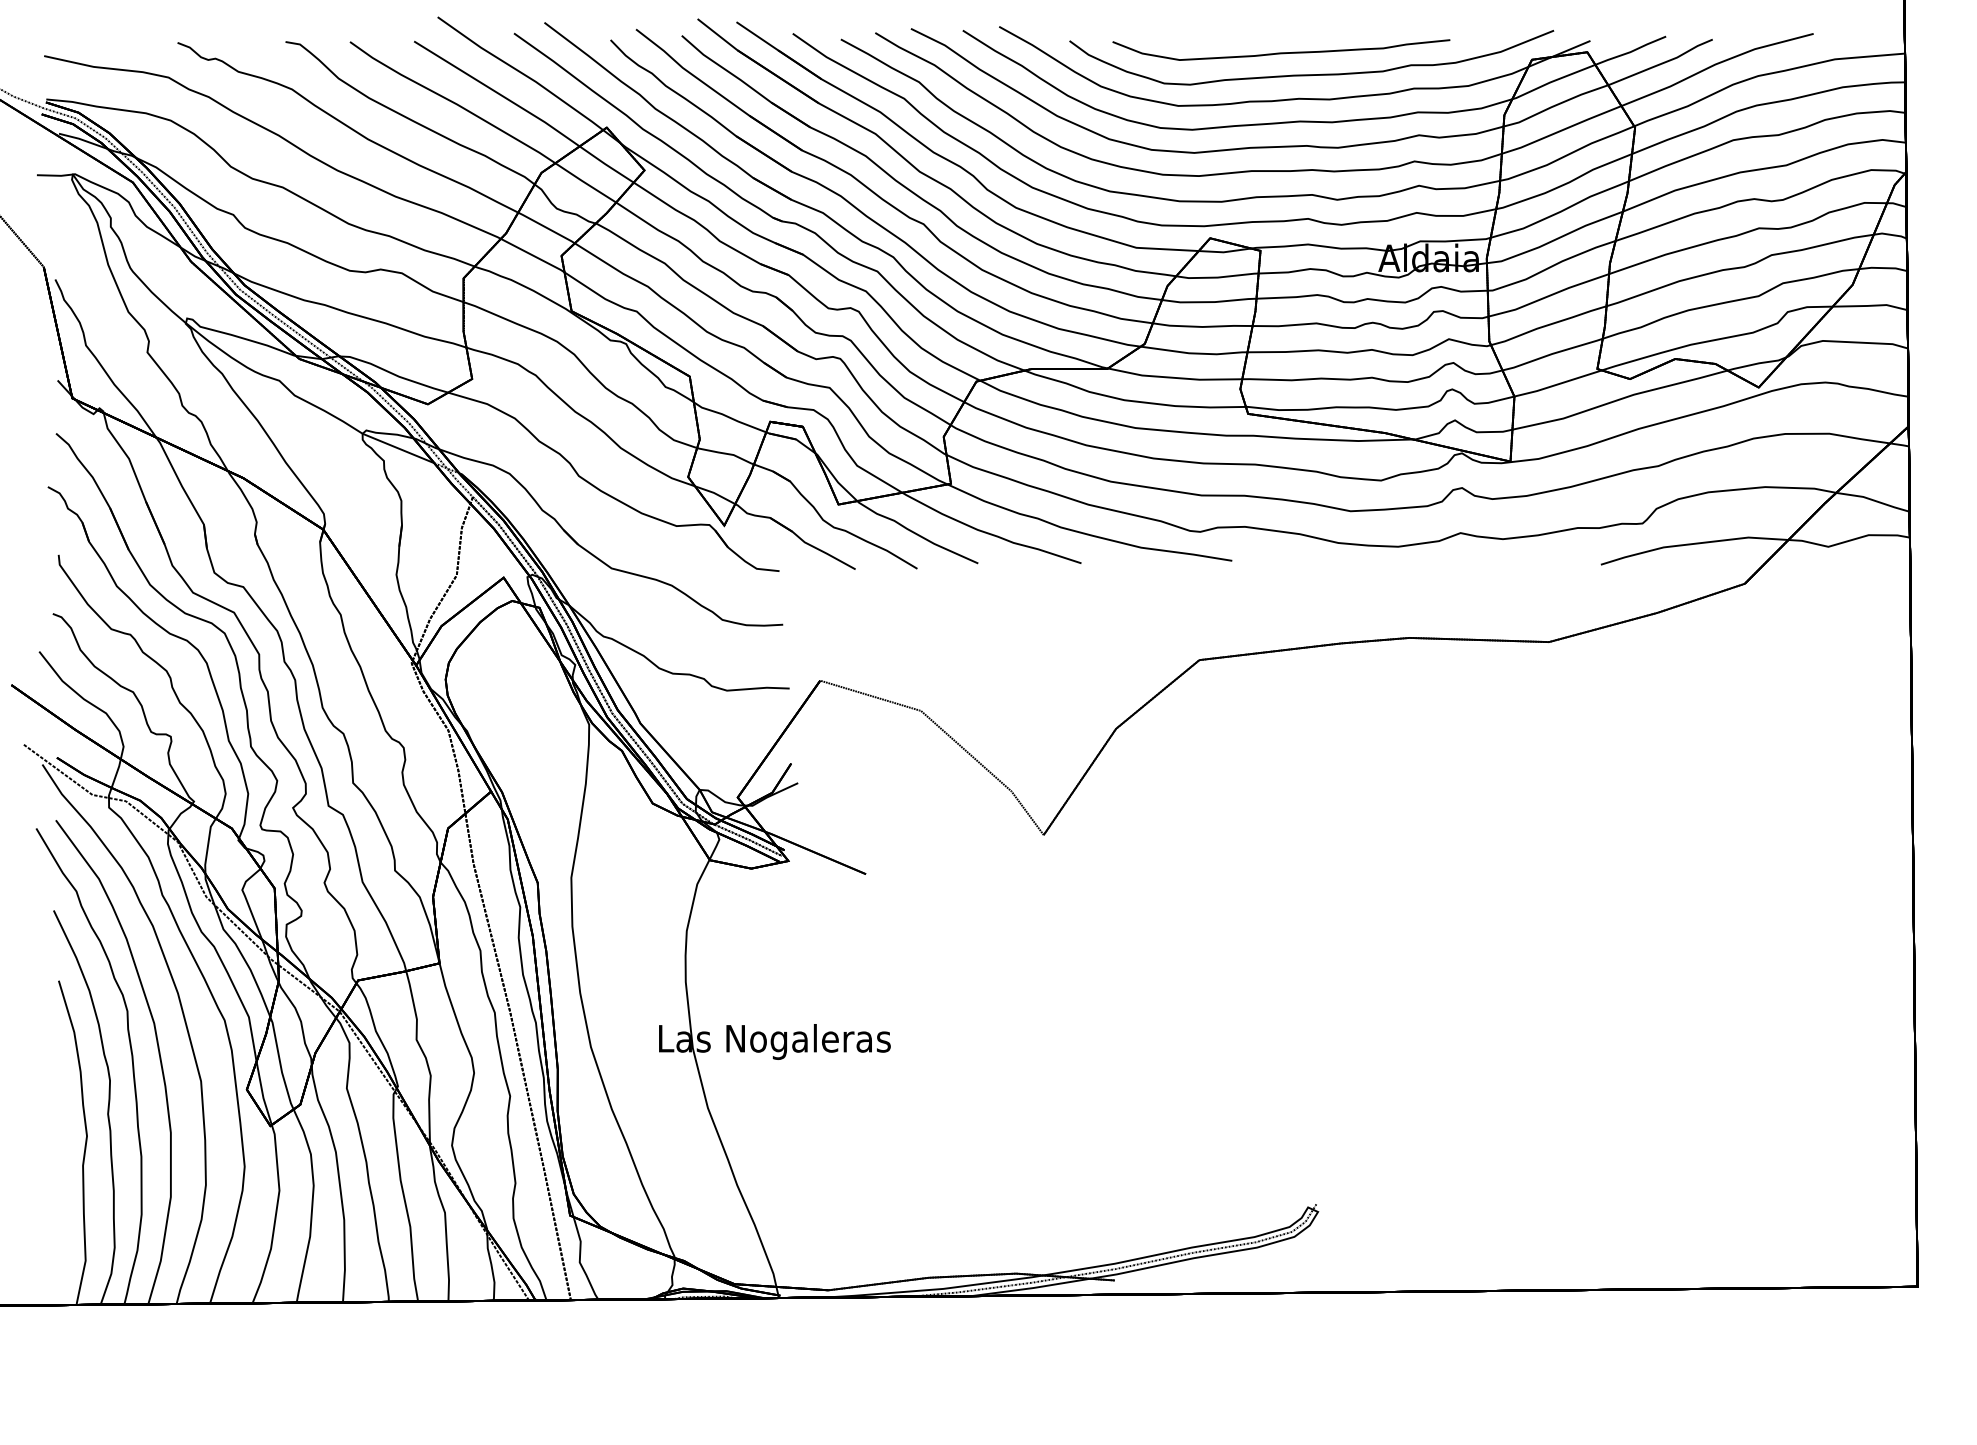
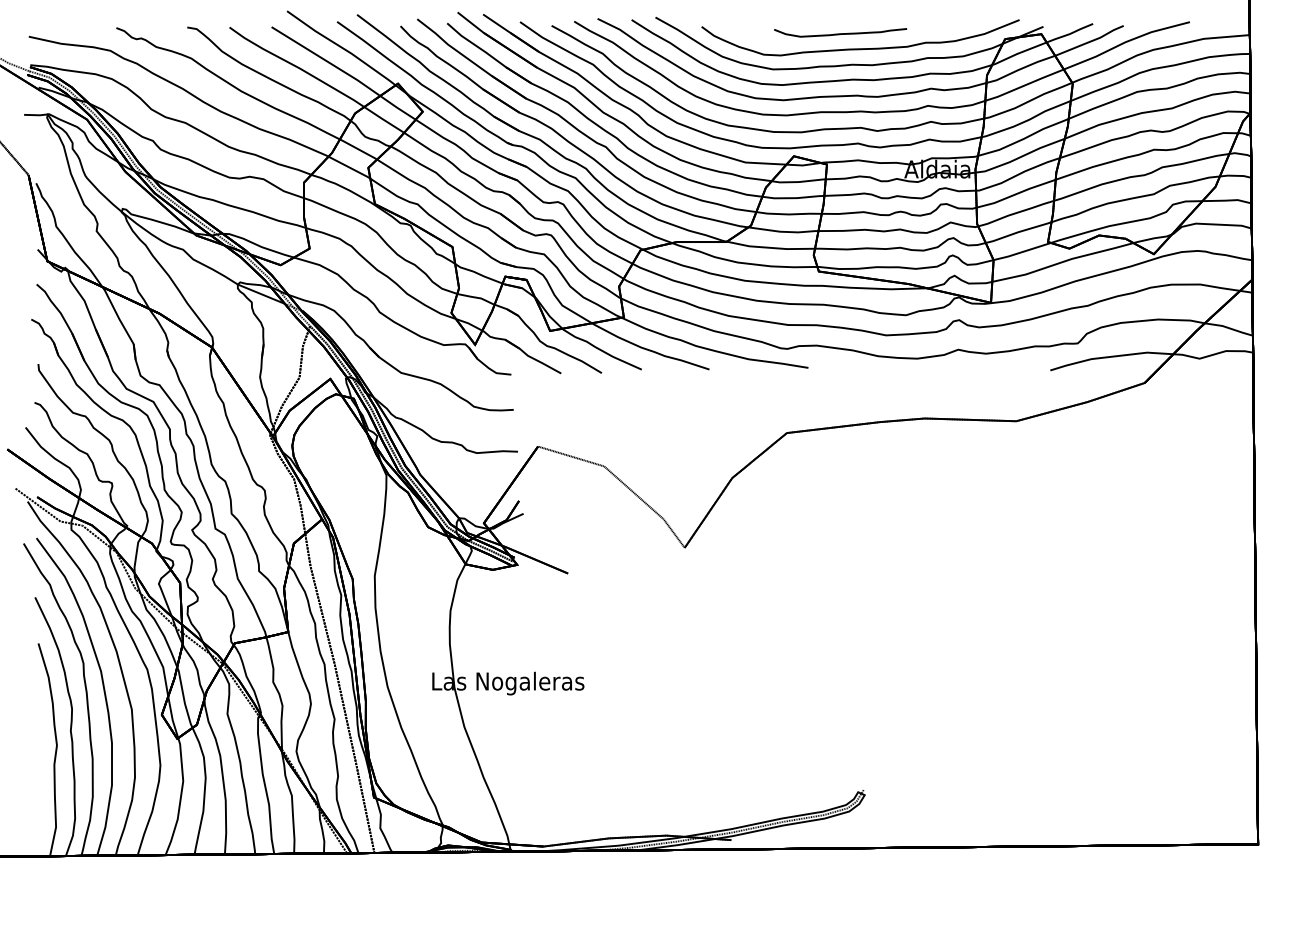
part: (1281, 49) -> (840, 32), size x0.6

